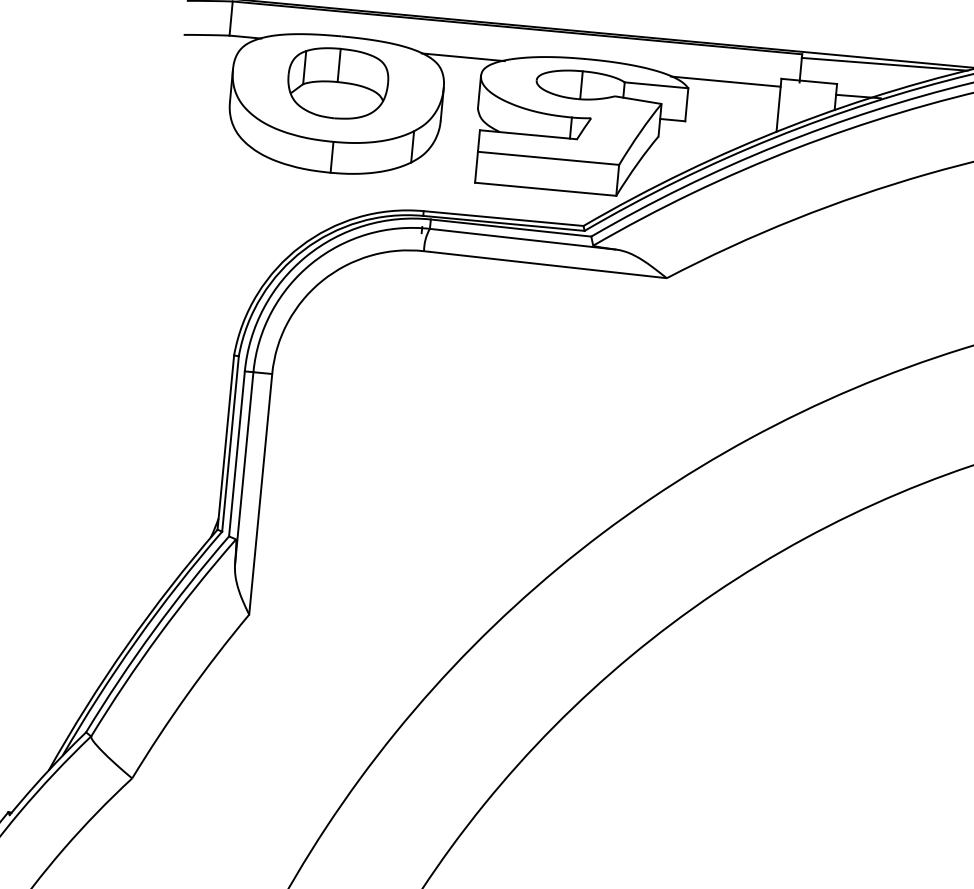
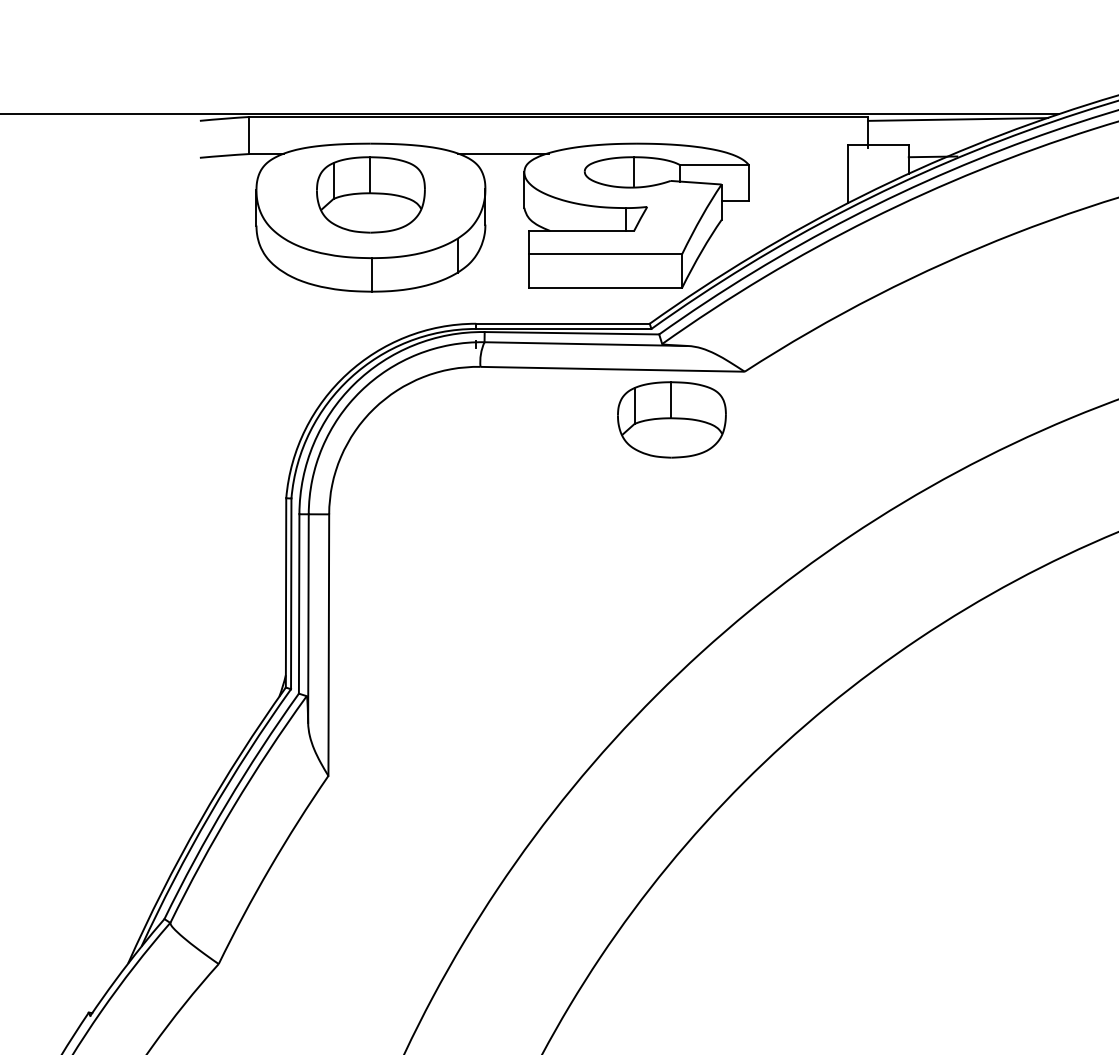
line: (725, 82) -> (788, 154), removed
part: (595, 315) -> (671, 419), added

